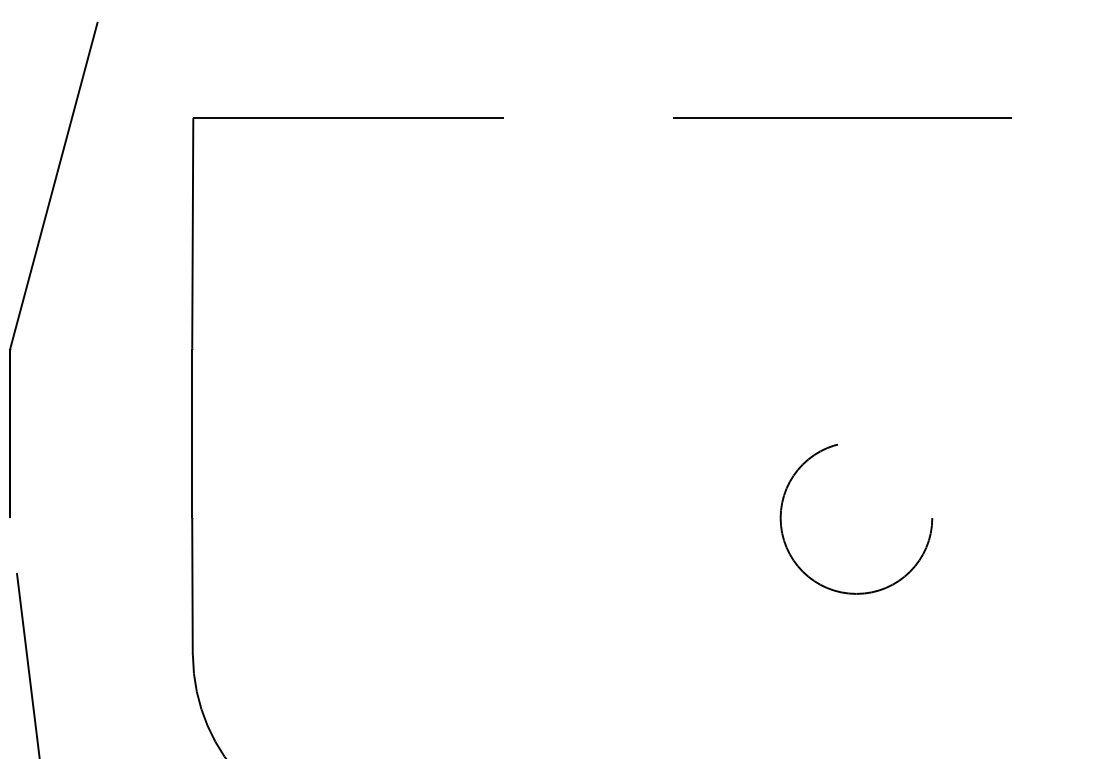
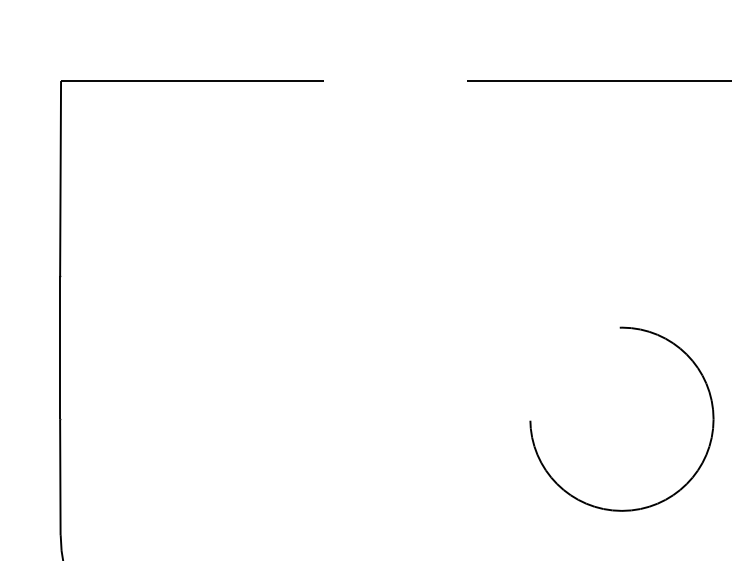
circle: (856, 517) -> (621, 418), size x1.43

